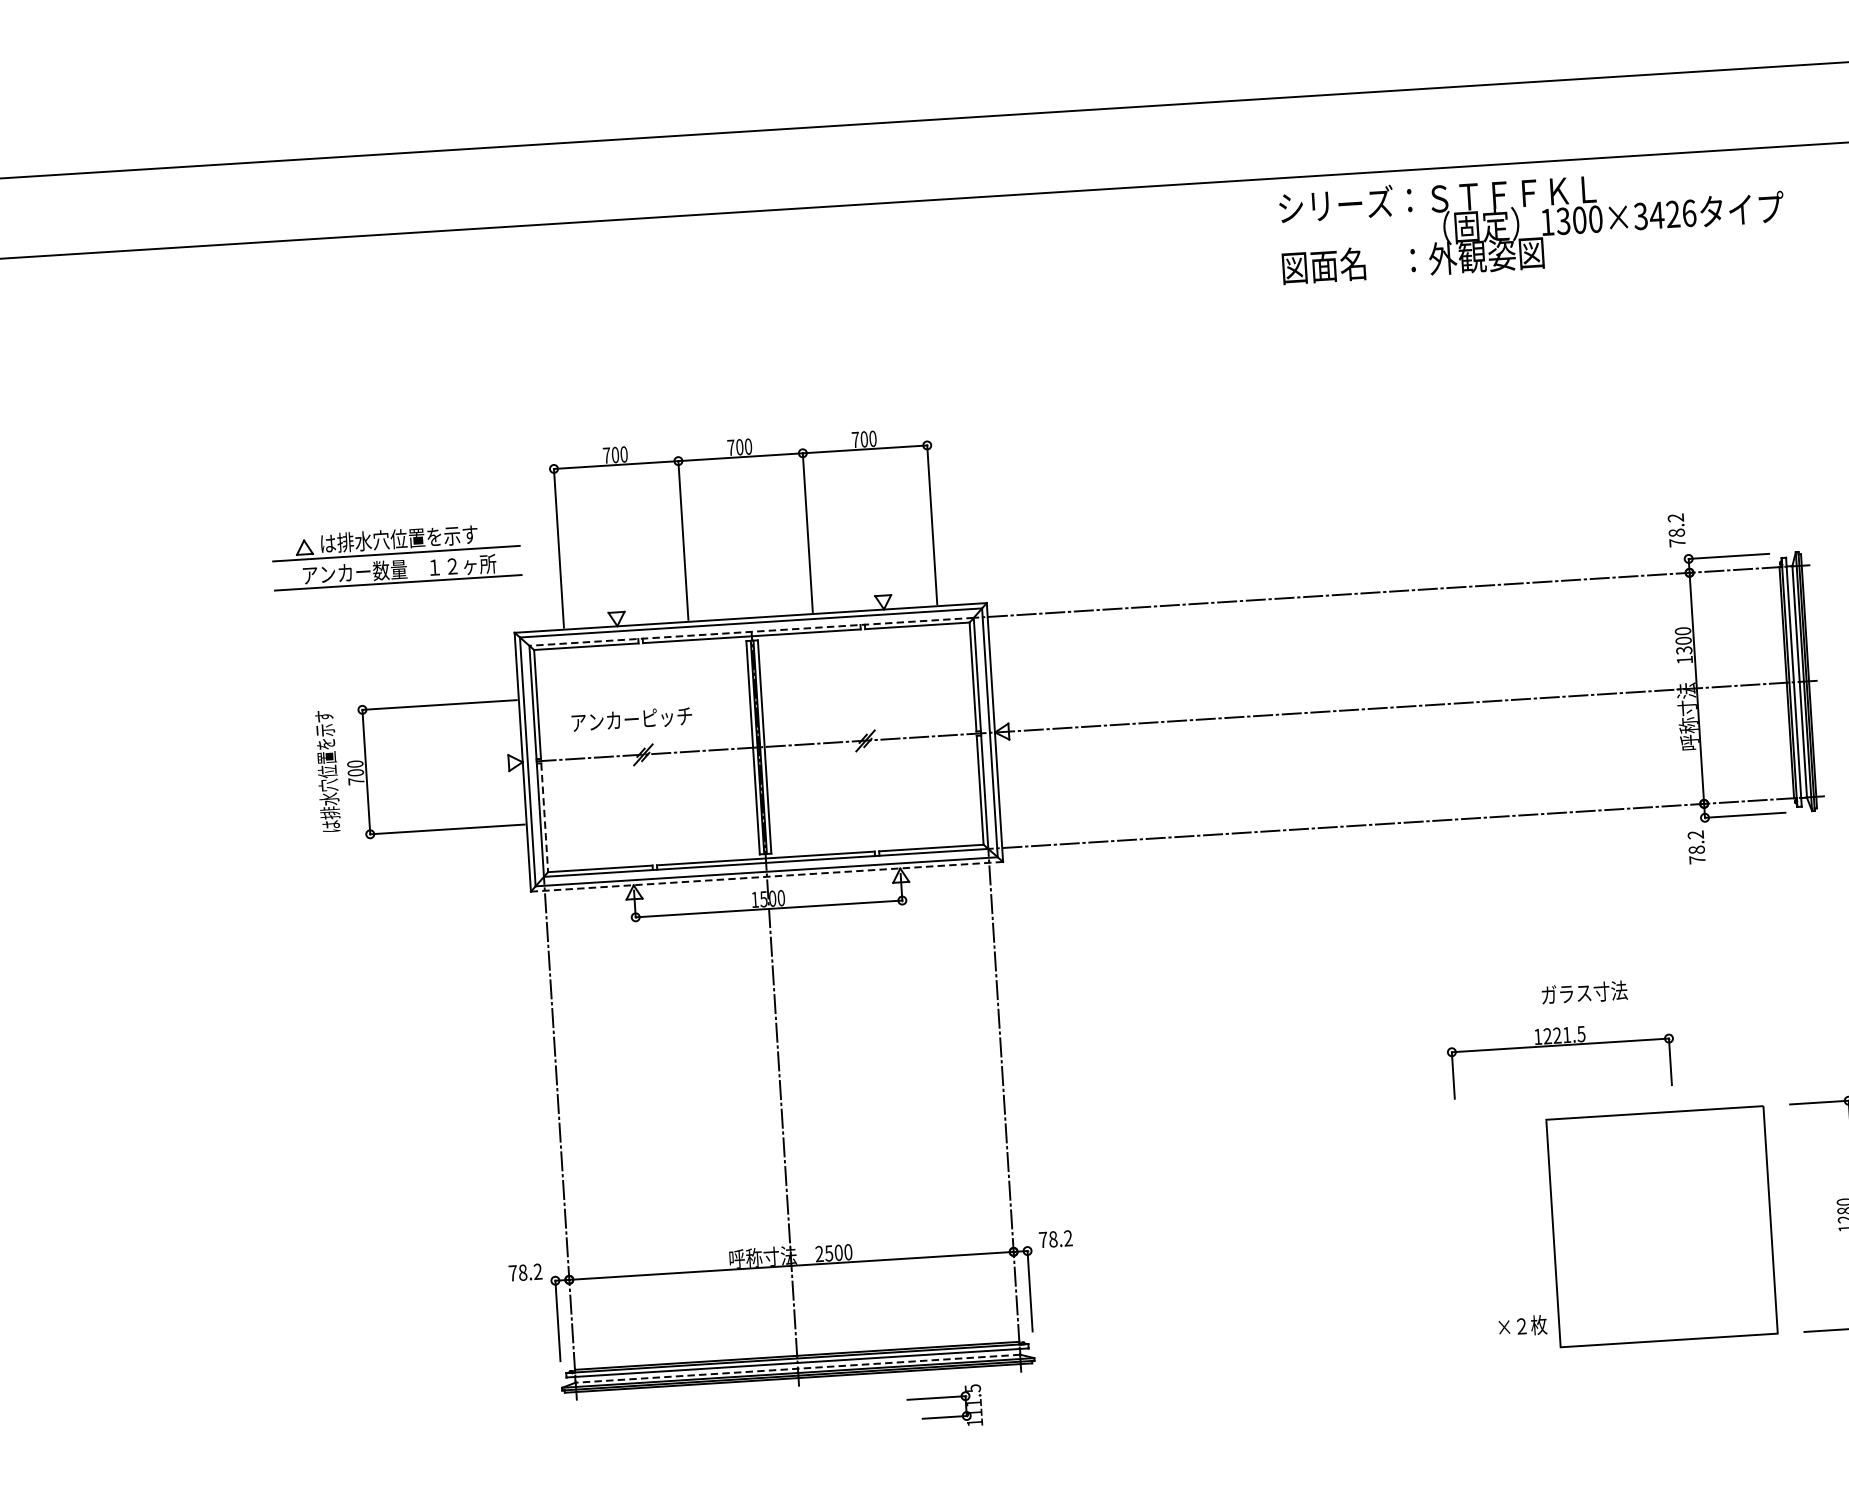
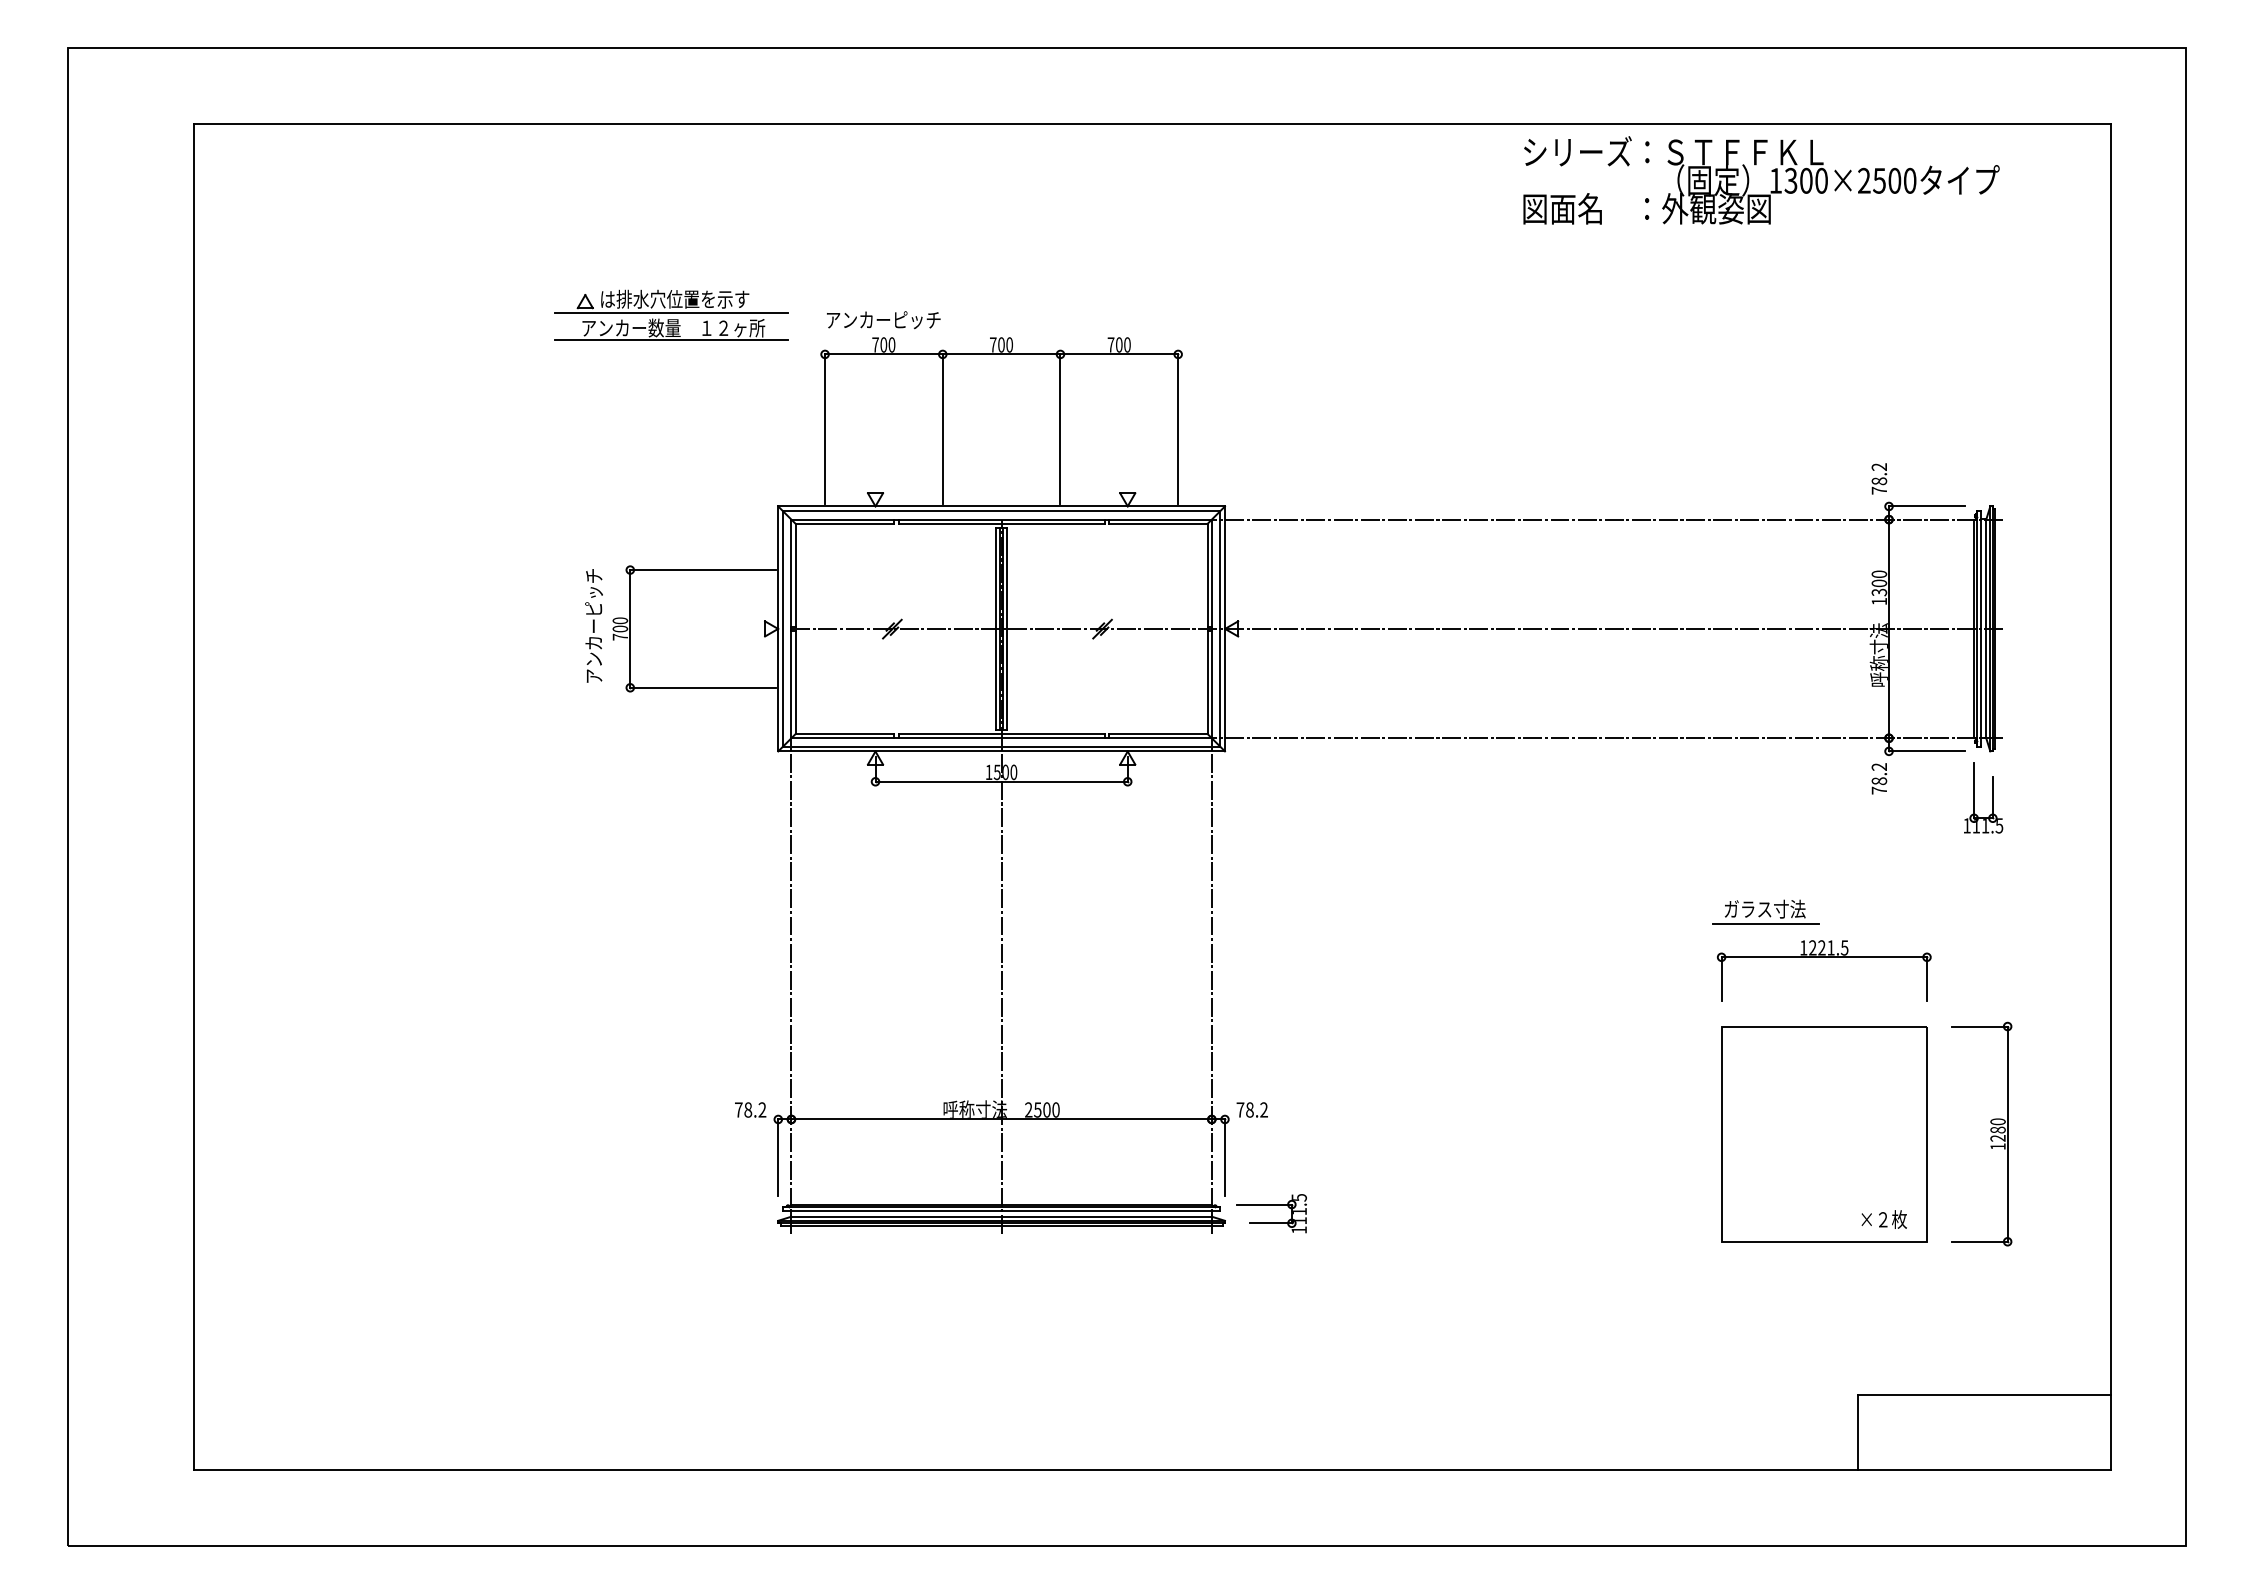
text: (1664, 214) -> (1886, 180), 1300×3426 -> 1300×2500
part: (396, 555) -> (671, 314), moved
line: (751, 631) -> (1001, 519), dashed -> solid
text: (631, 719) -> (883, 320), moved
text: (327, 770) -> (593, 625), は排水穴位置を示す -> アンカーピッチ
line: (544, 818) -> (795, 683), dashed -> solid
part: (1798, 860) -> (1974, 797), added
line: (766, 876) -> (1001, 751), dashed -> solid
line: (1585, 1008) -> (1765, 924), added
part: (1559, 1045) -> (1823, 957), moved
text: (1522, 1326) -> (1883, 1219), moved
line: (797, 1368) -> (1001, 1216), dashed -> solid
part: (944, 1398) -> (1271, 1205), moved

